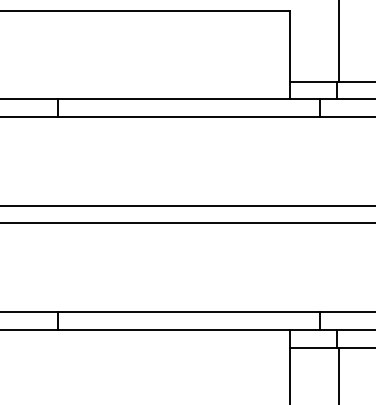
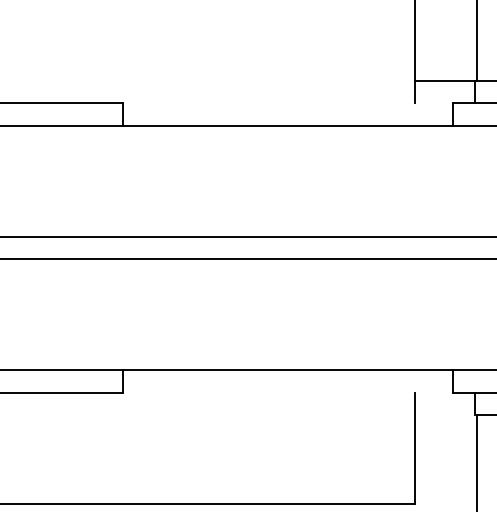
line: (188, 99) -> (288, 103), removed
line: (188, 329) -> (288, 392), removed
line: (314, 347) -> (446, 414), removed

